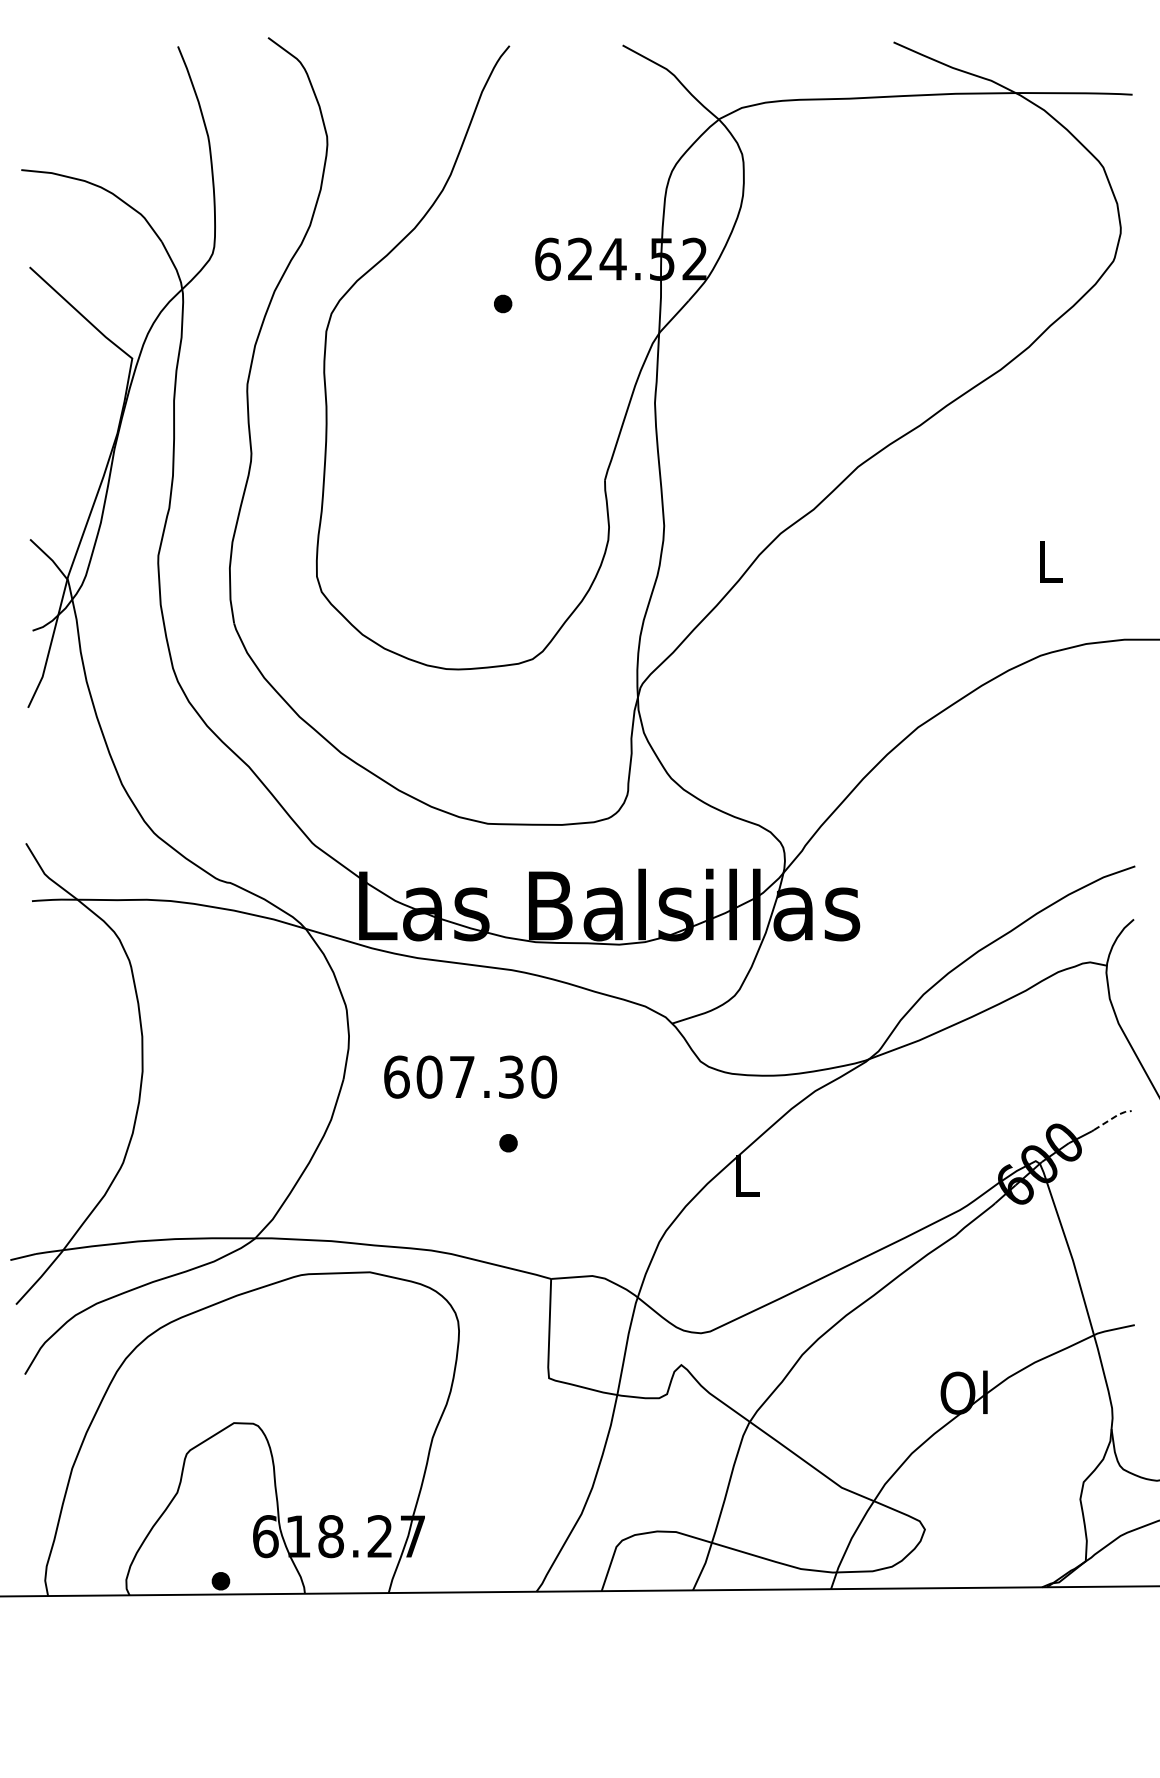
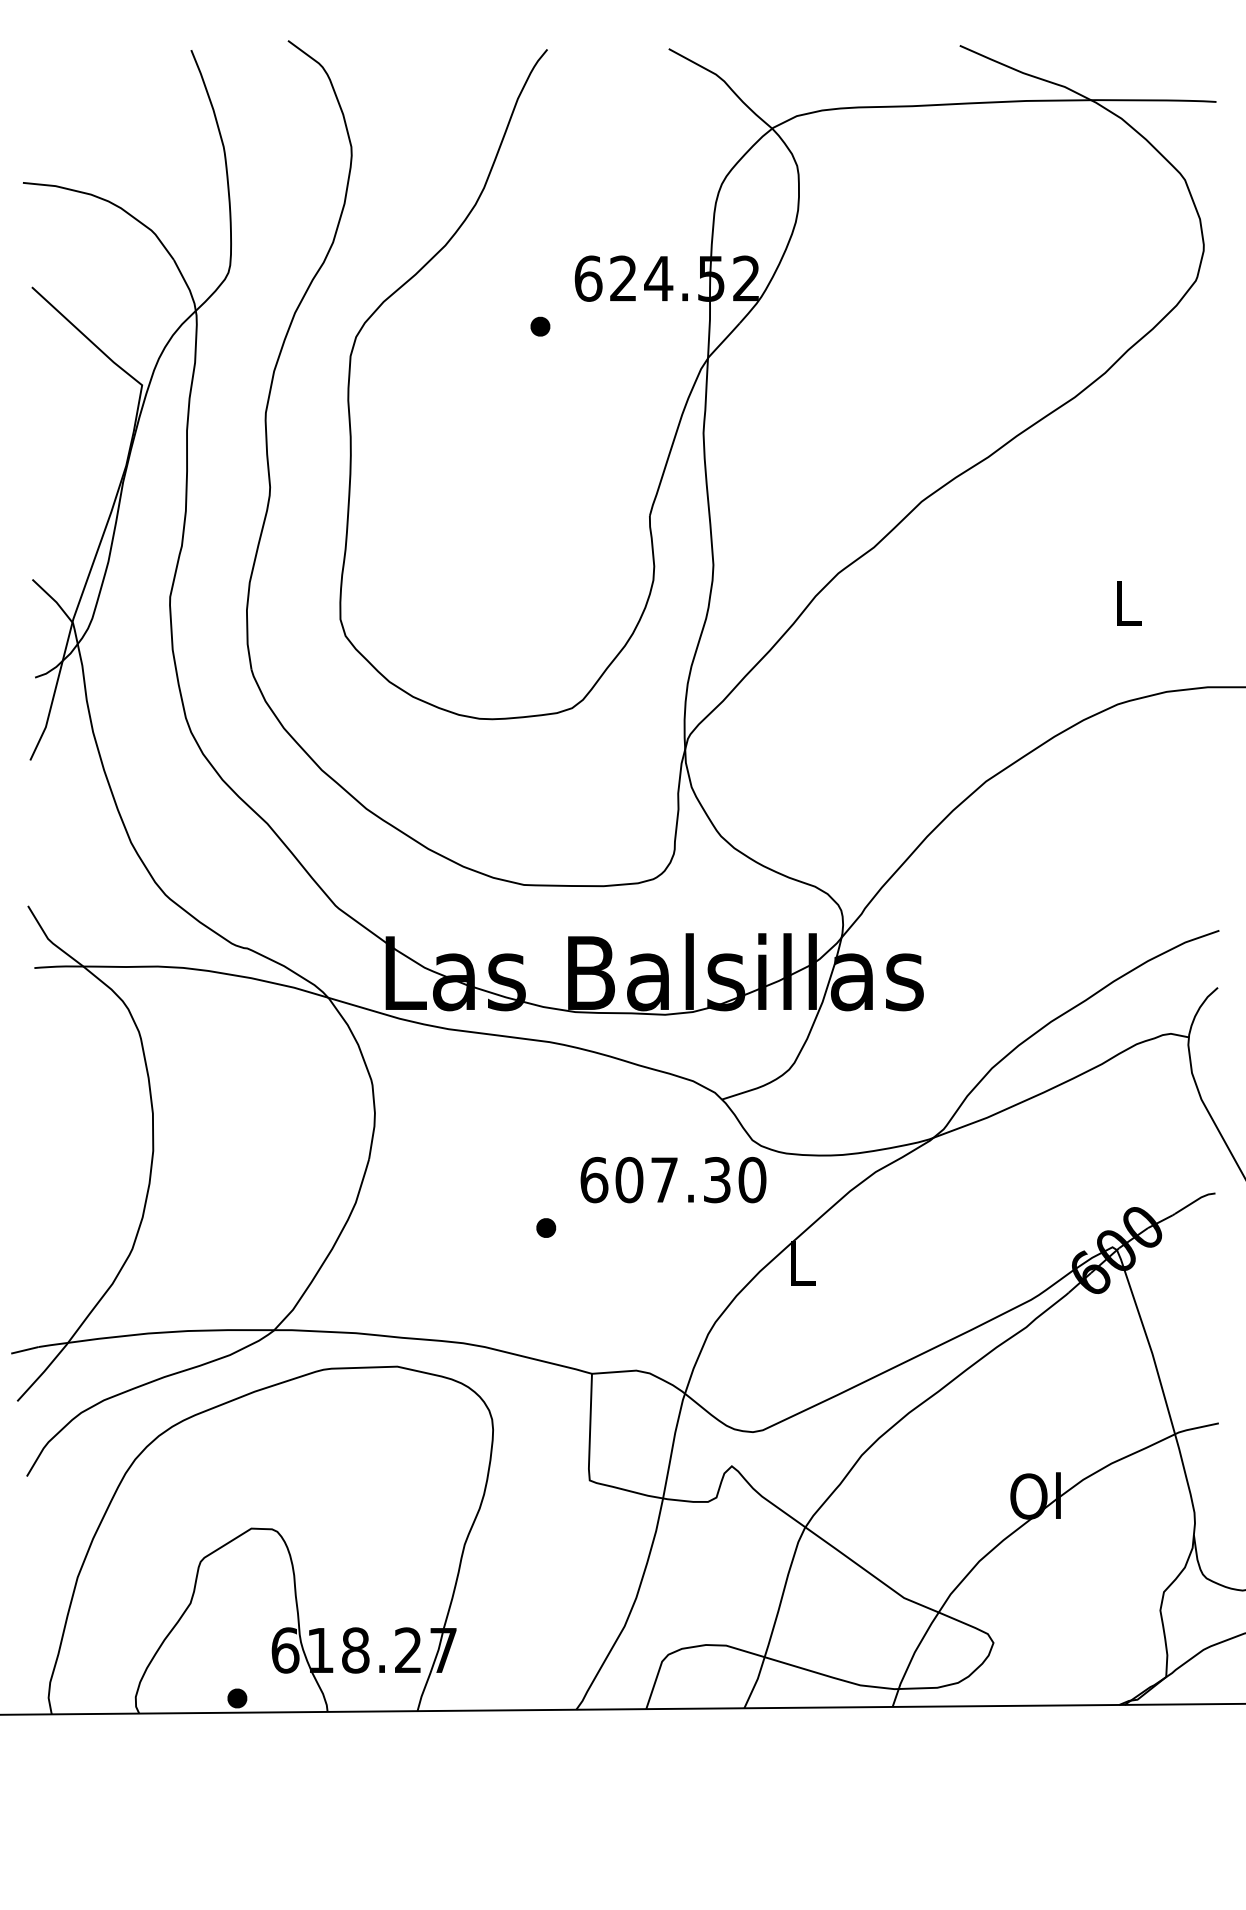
text: (470, 1077) -> (673, 1180), moved
line: (1113, 1117) -> (1195, 1200), dashed -> solid

